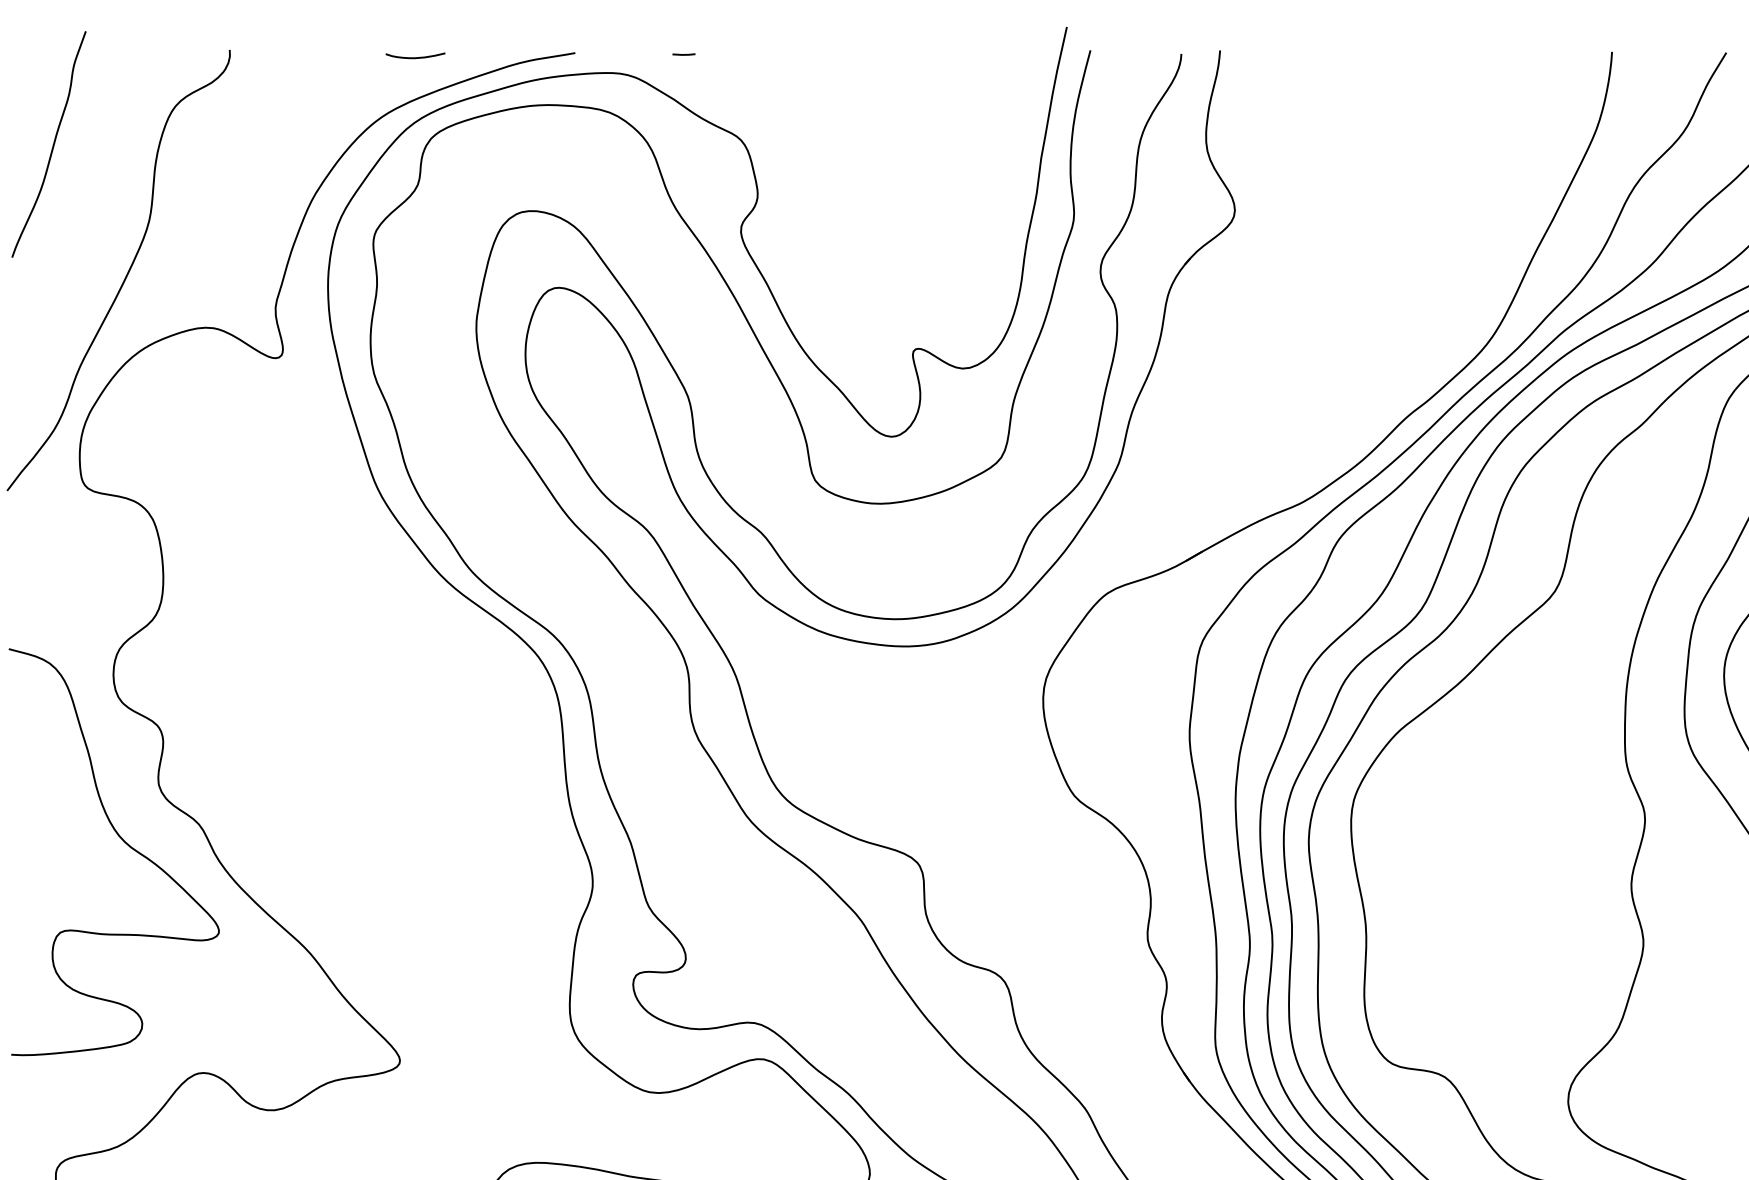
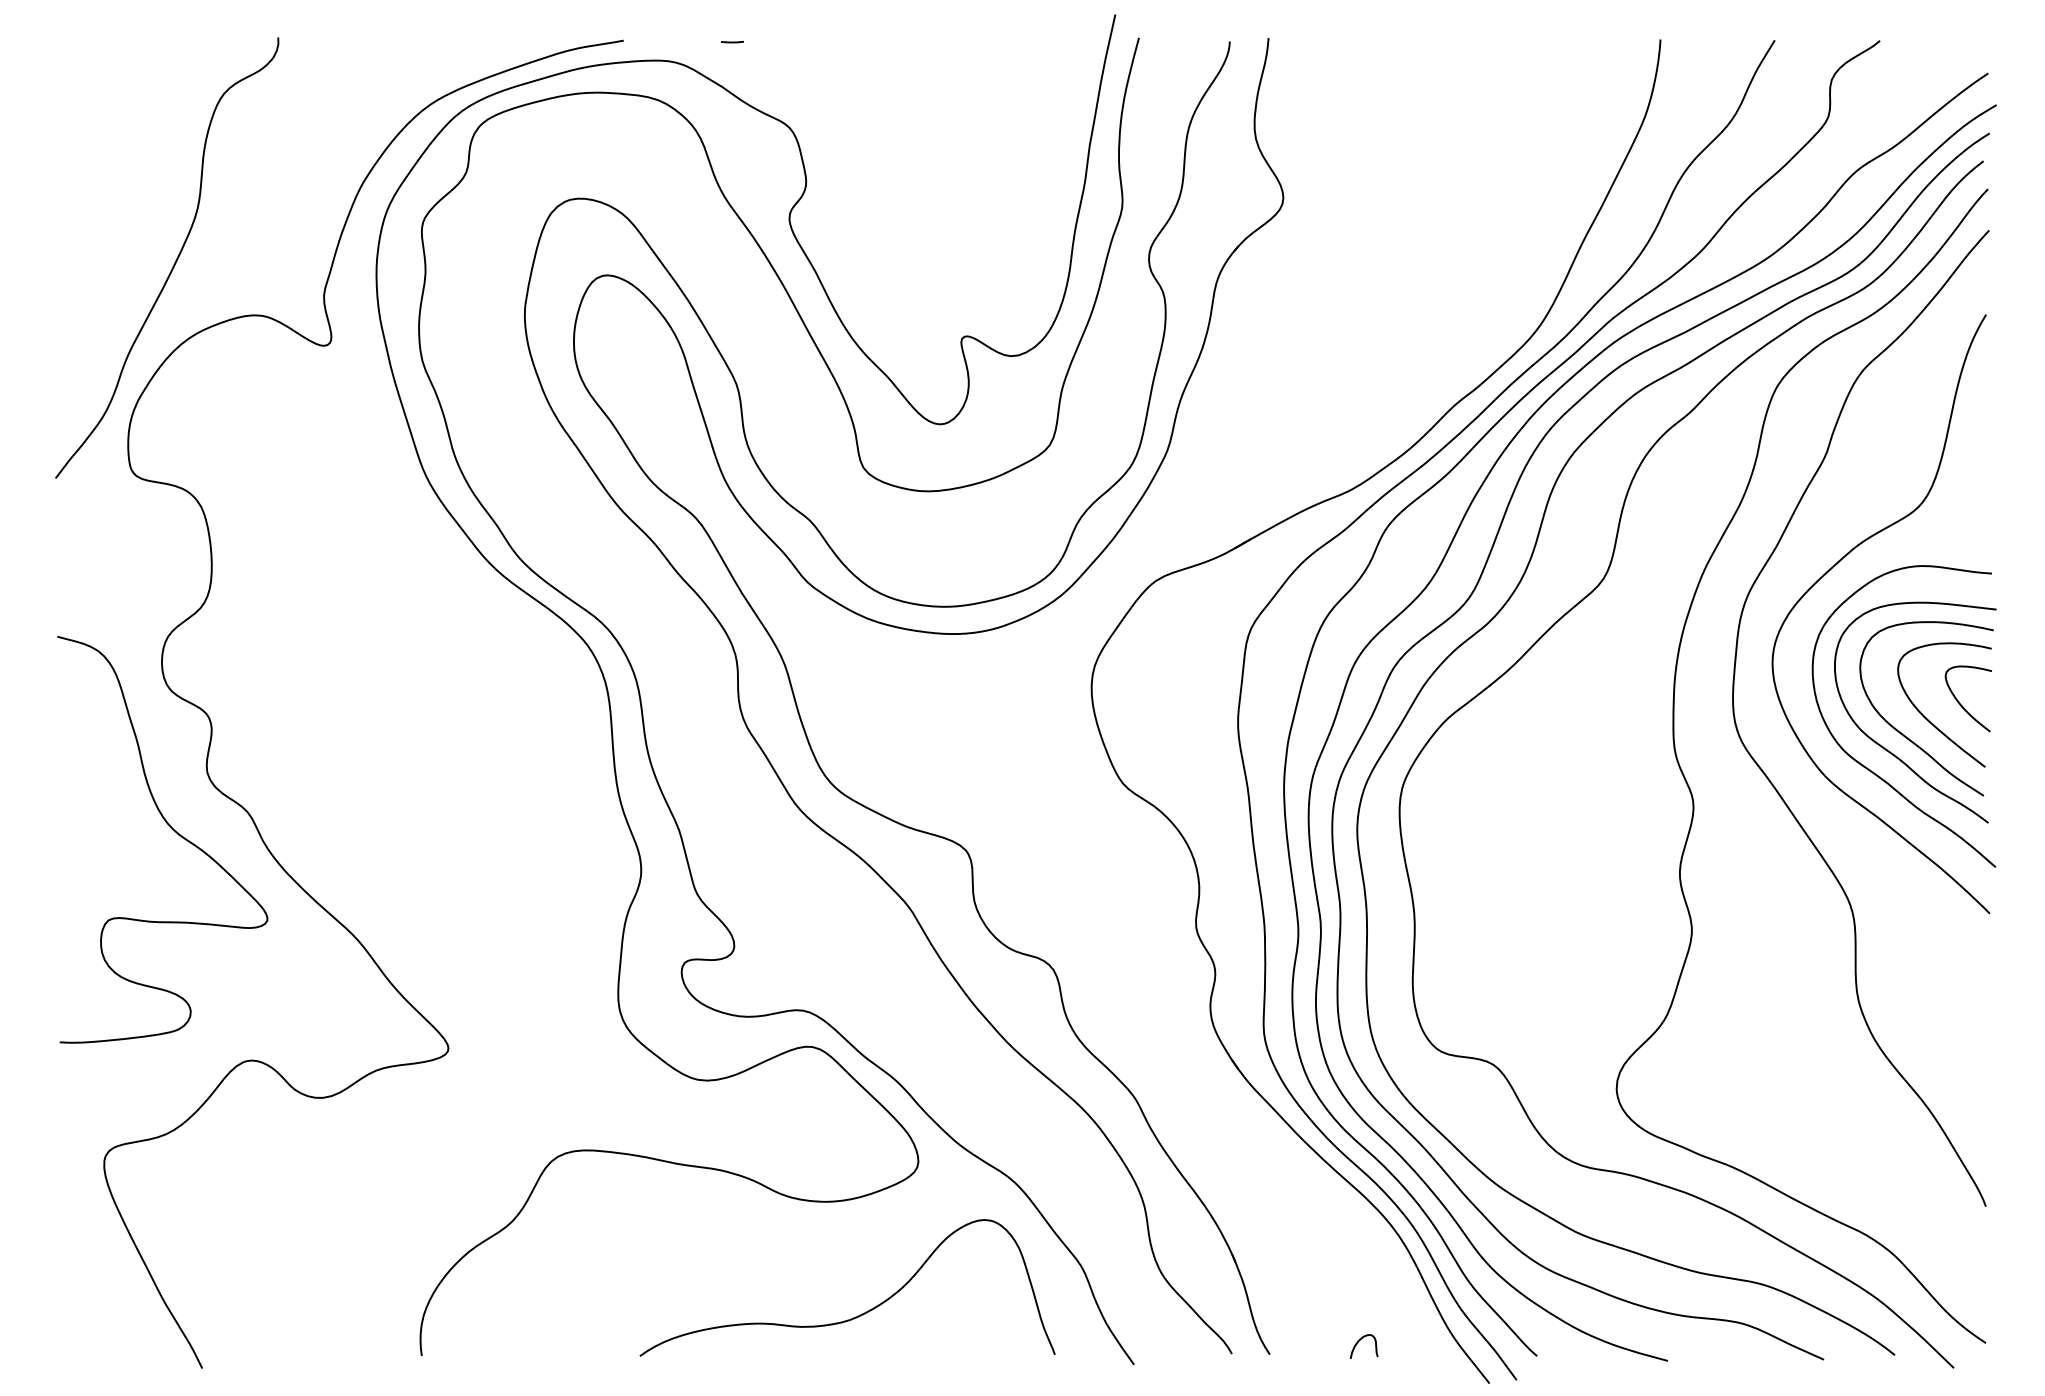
curve: (415, 56) -> (463, 44), removed
curve: (53, 143) -> (101, 131), removed

